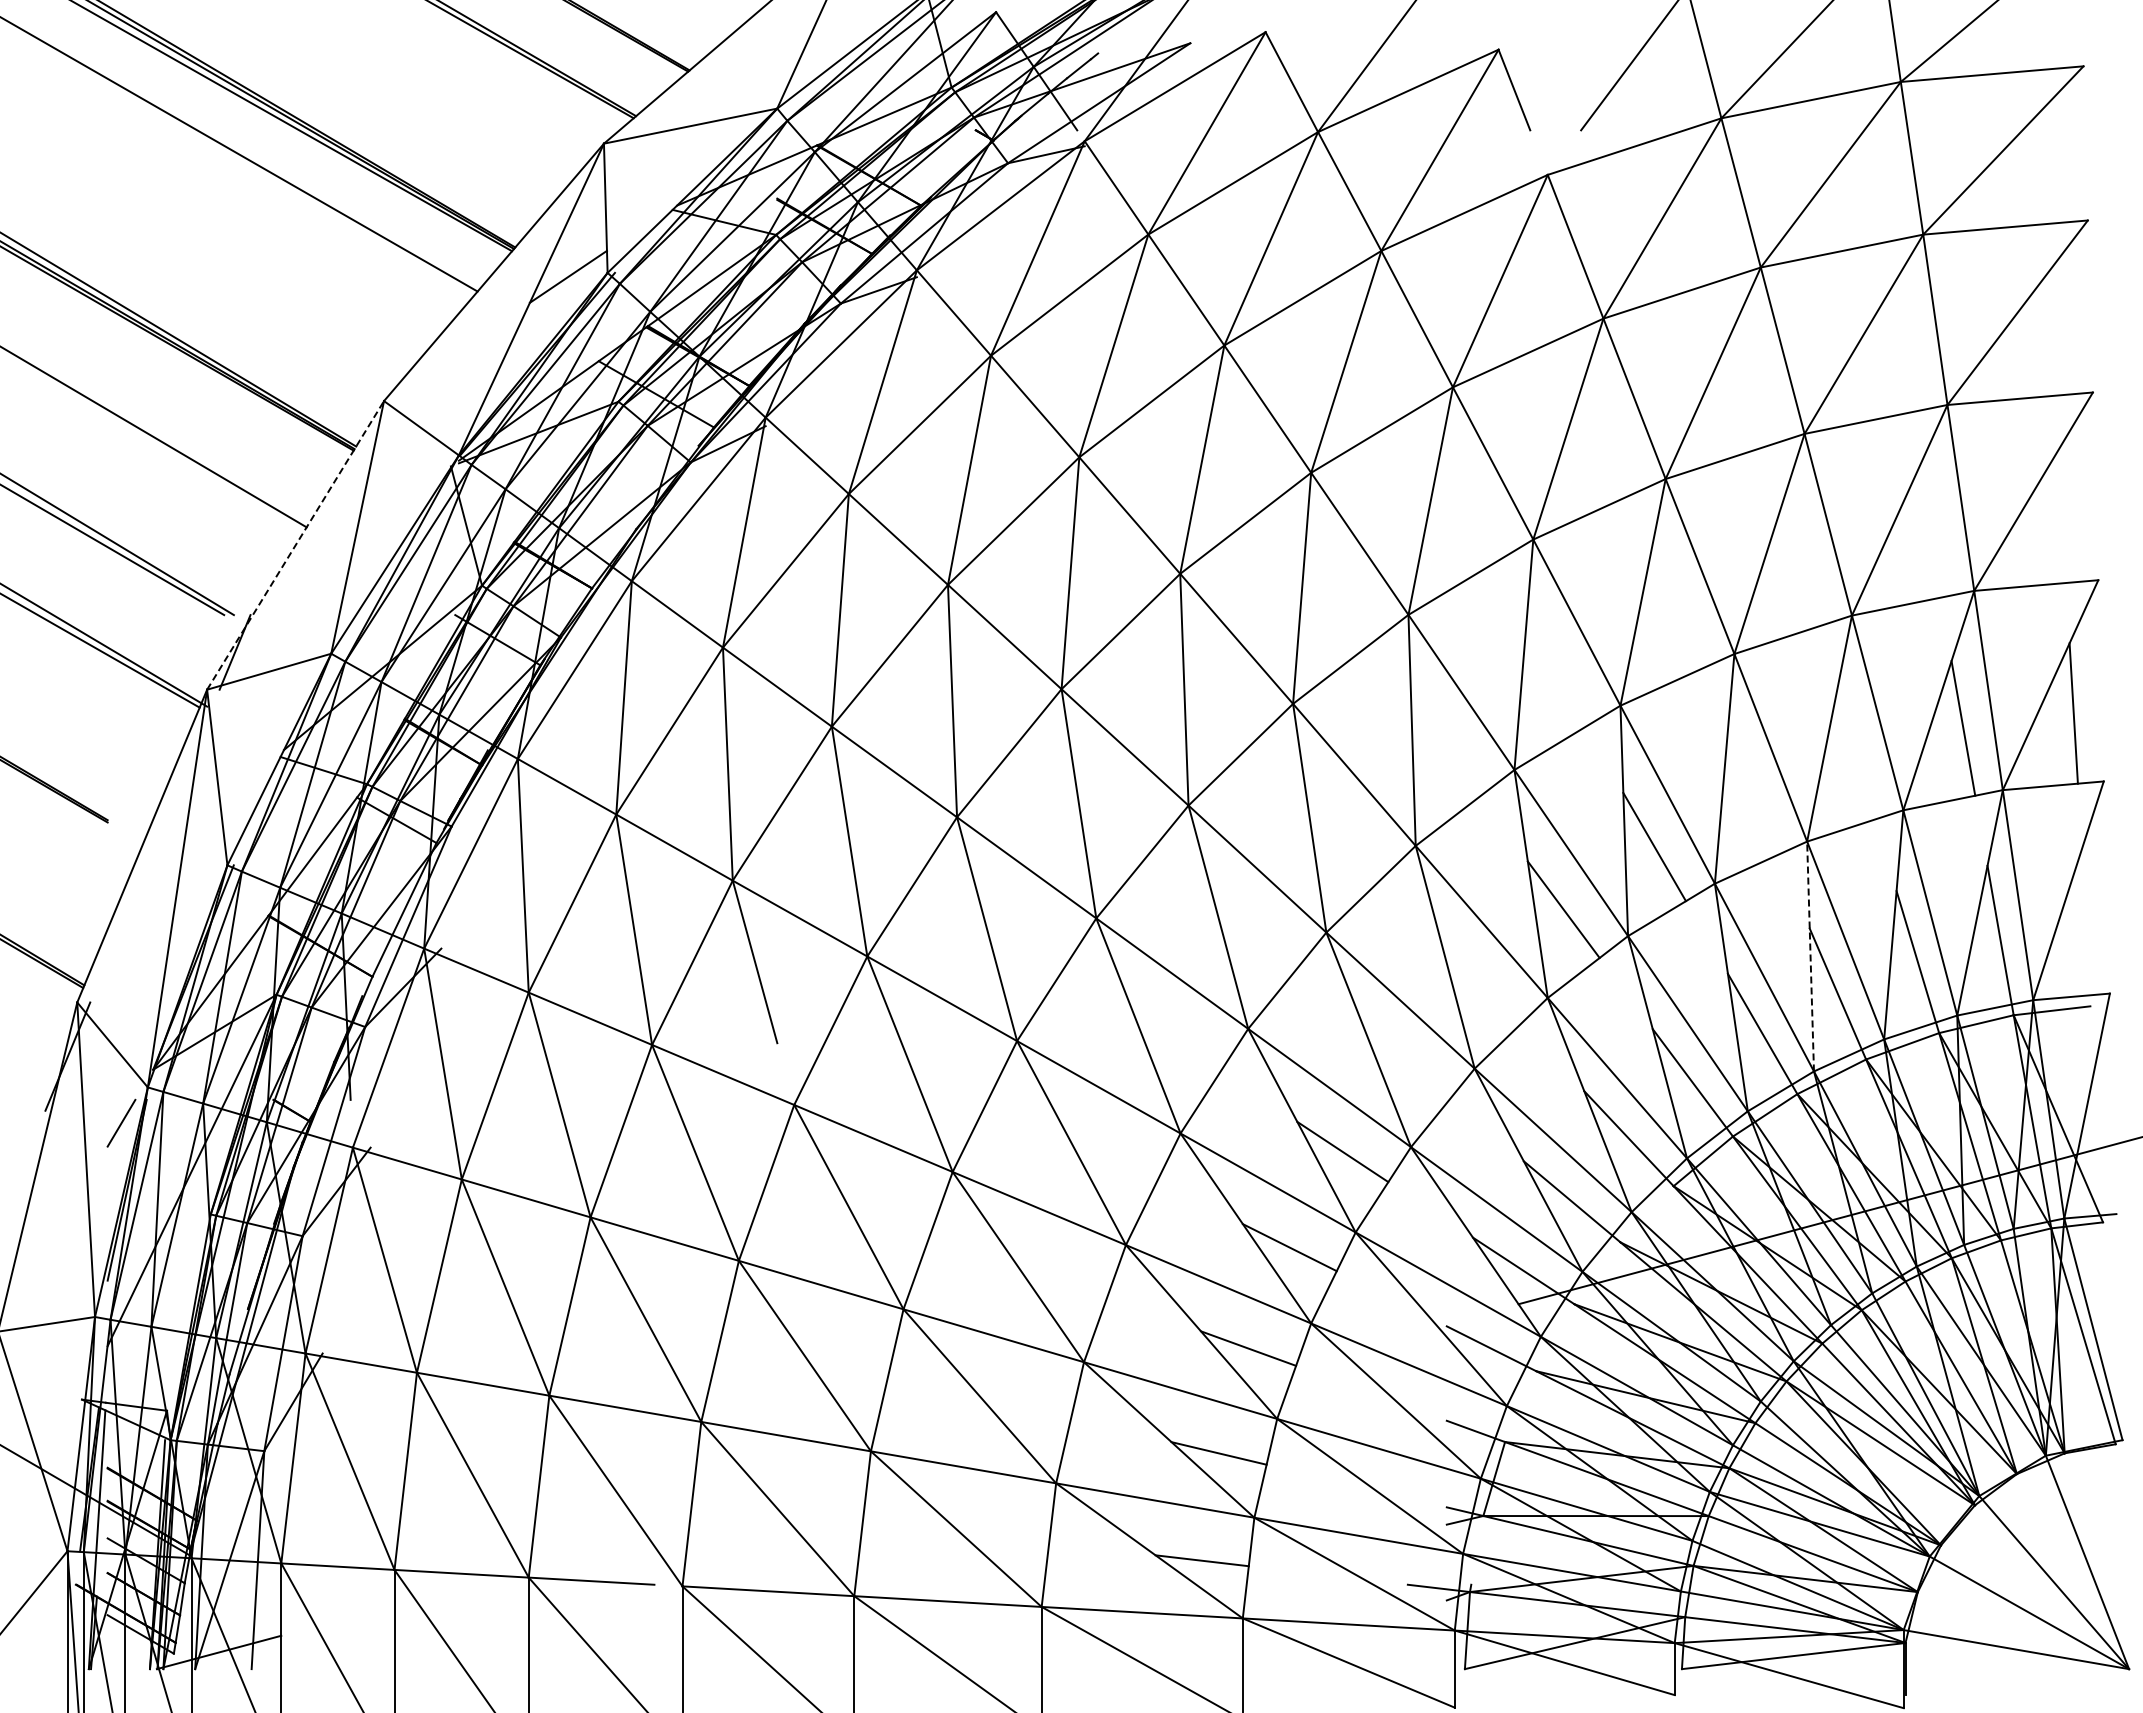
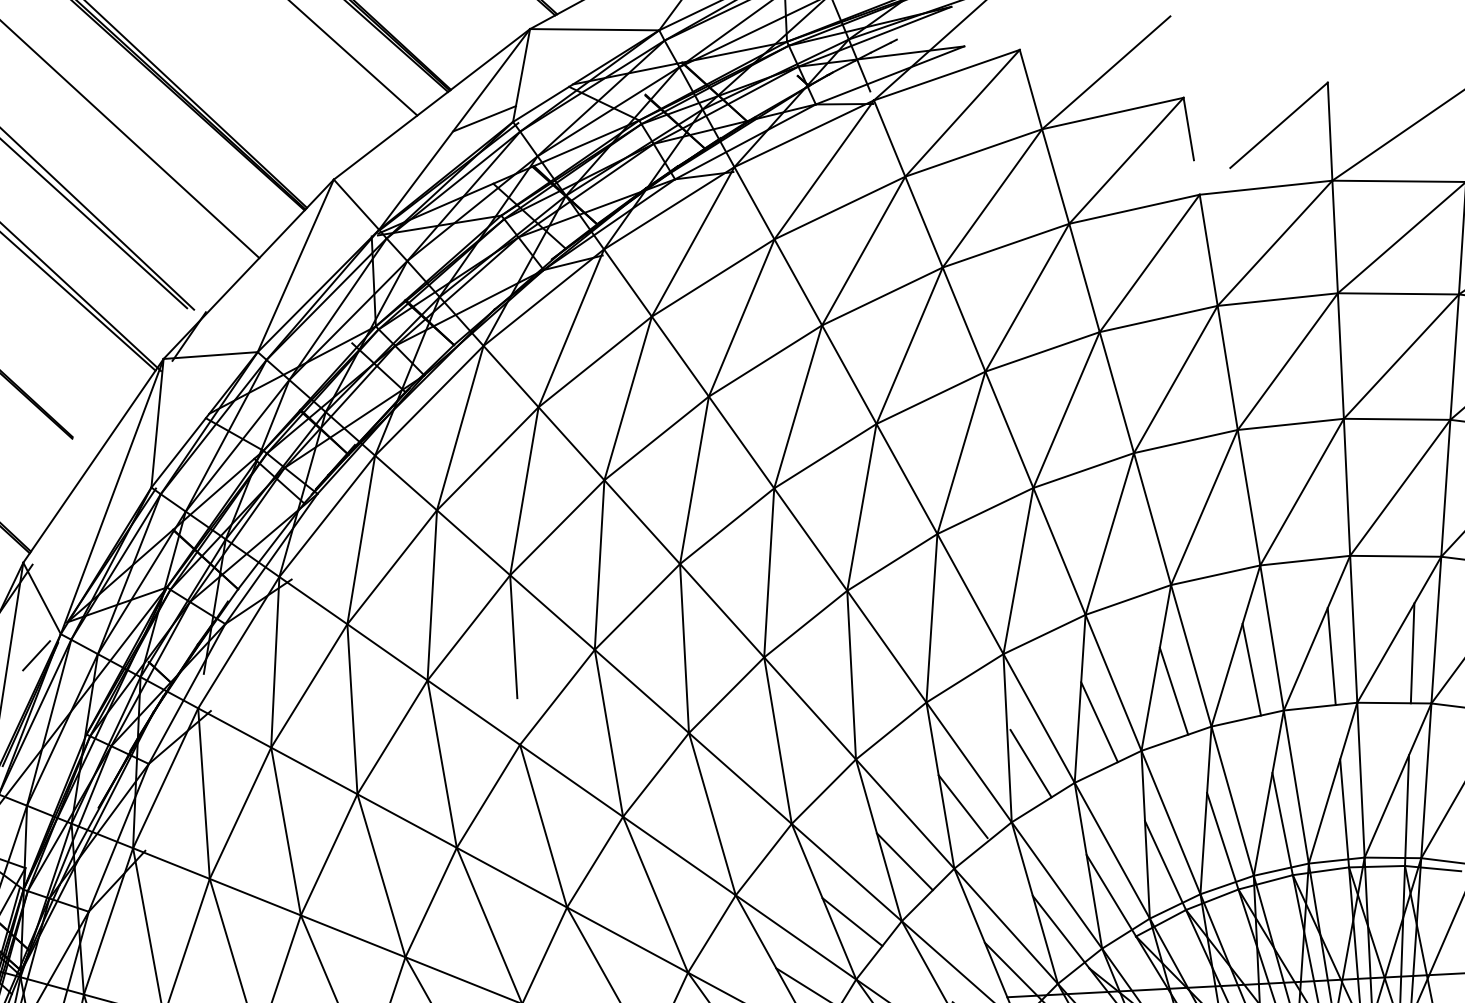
line: (295, 544) -> (248, 268), dashed -> solid
line: (1855, 755) -> (1331, 656), added
line: (1752, 795) -> (1251, 669), added
line: (1810, 956) -> (1268, 793), dashed -> solid
line: (1483, 984) -> (1030, 763), added
line: (1404, 1061) -> (962, 806), added

